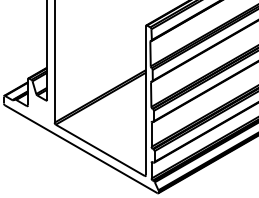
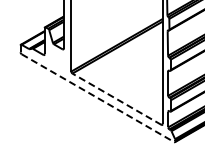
line: (81, 149) -> (98, 98), solid -> dashed
line: (99, 150) -> (116, 99), solid -> dashed

